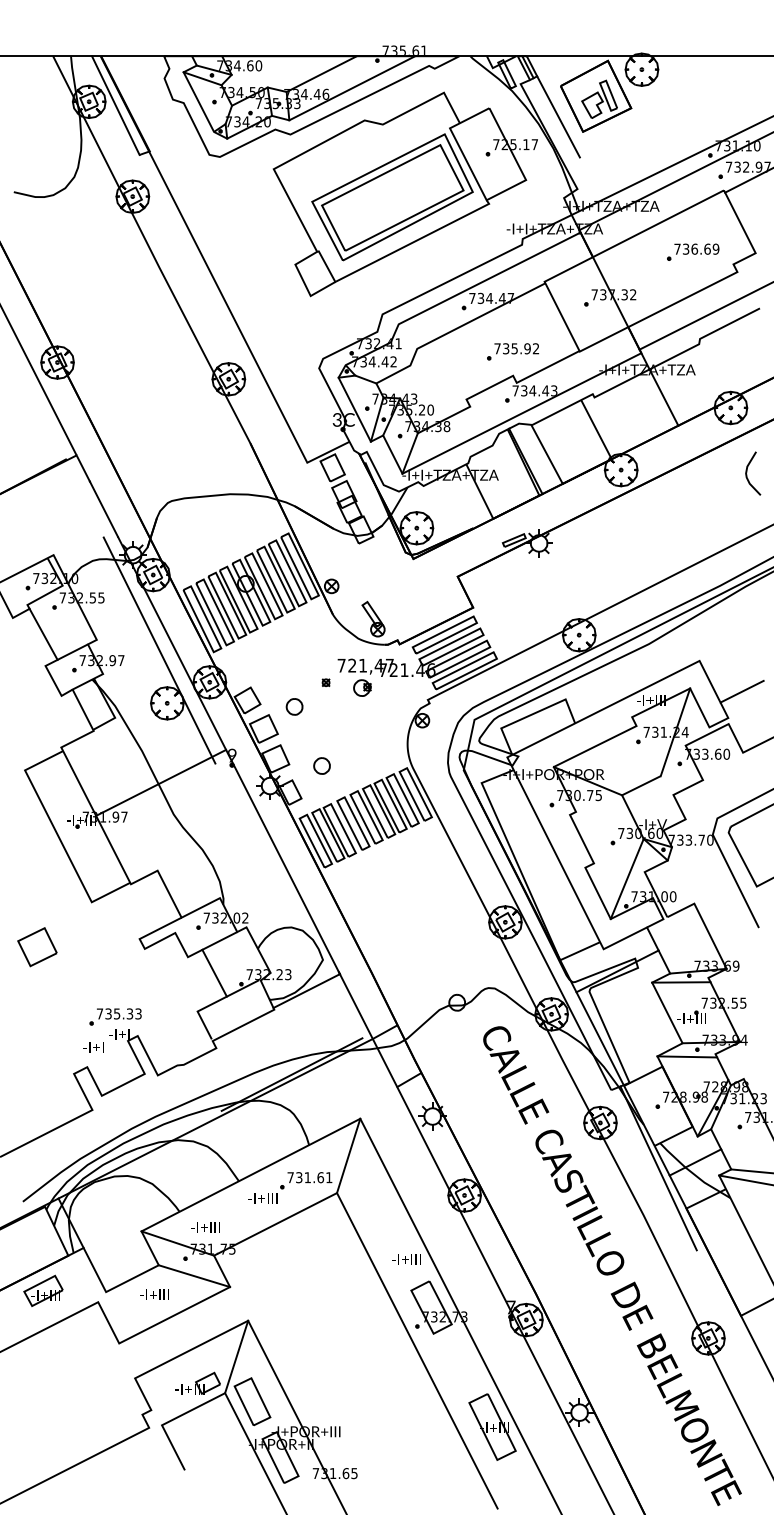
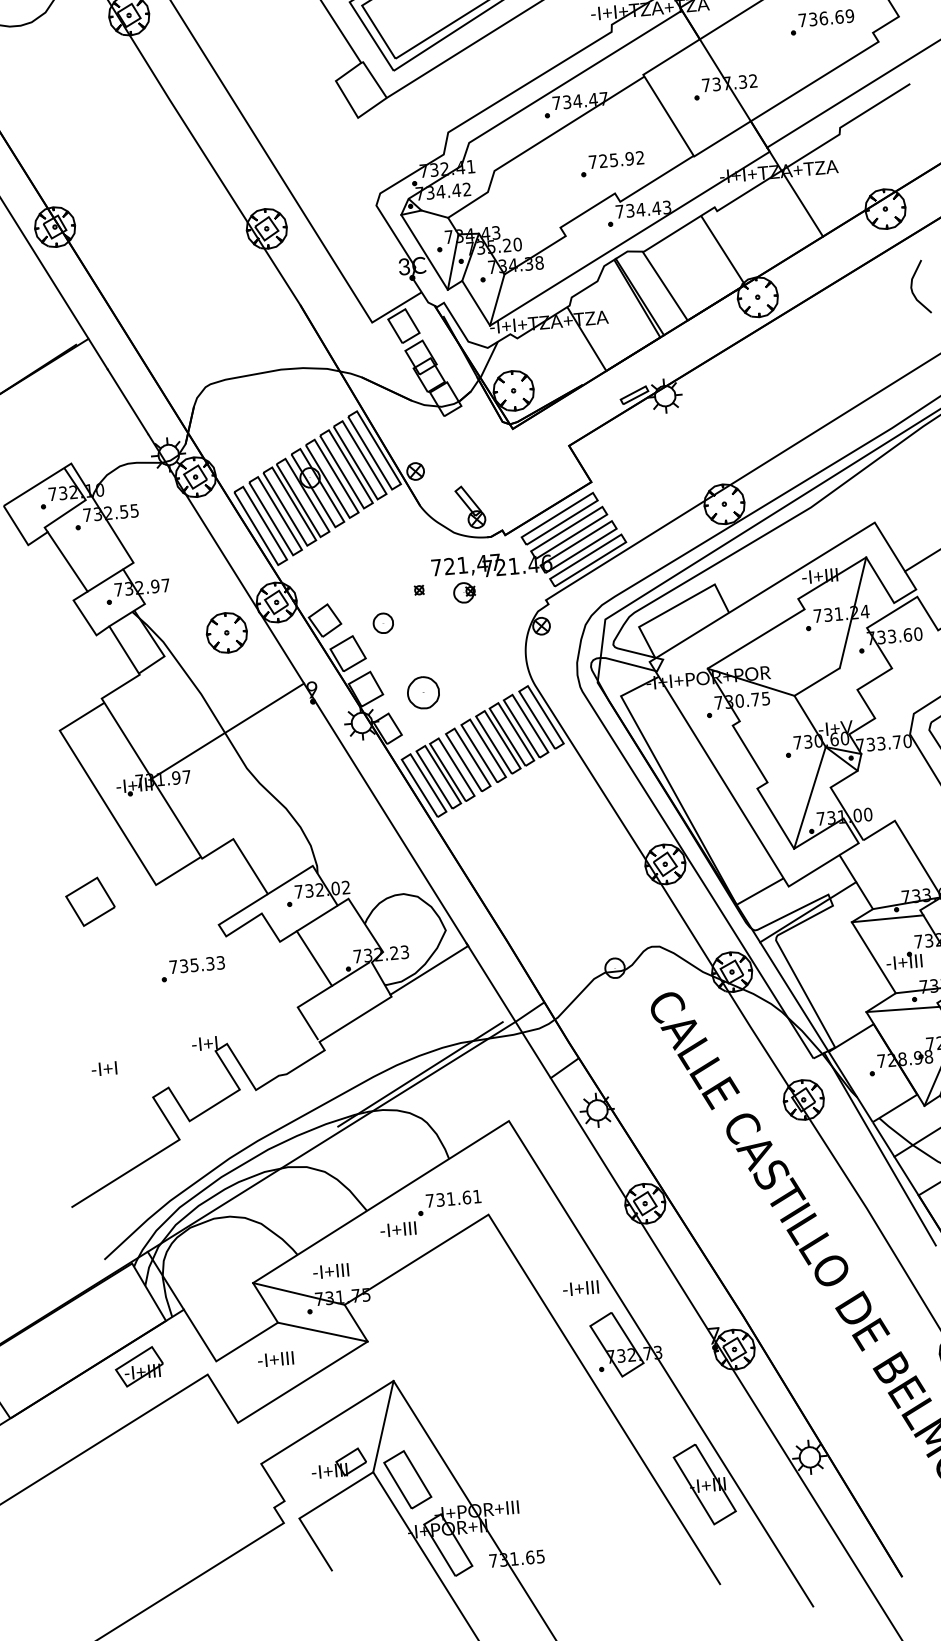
text: (506, 349) -> (604, 161), 735.92 -> 725.92
line: (159, 650) -> (211, 568), removed
part: (321, 765) -> (422, 692), size x1.6
part: (37, 947) -> (90, 902), moved
part: (115, 1016) -> (192, 968), moved
text: (93, 1047) -> (104, 1069), moved
line: (348, 1155) -> (498, 1167), removed

